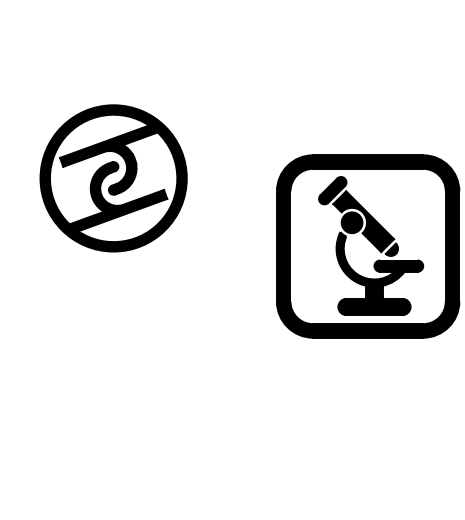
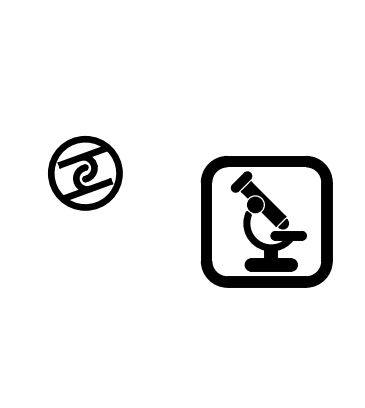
part: (113, 178) -> (85, 173), size x0.7

